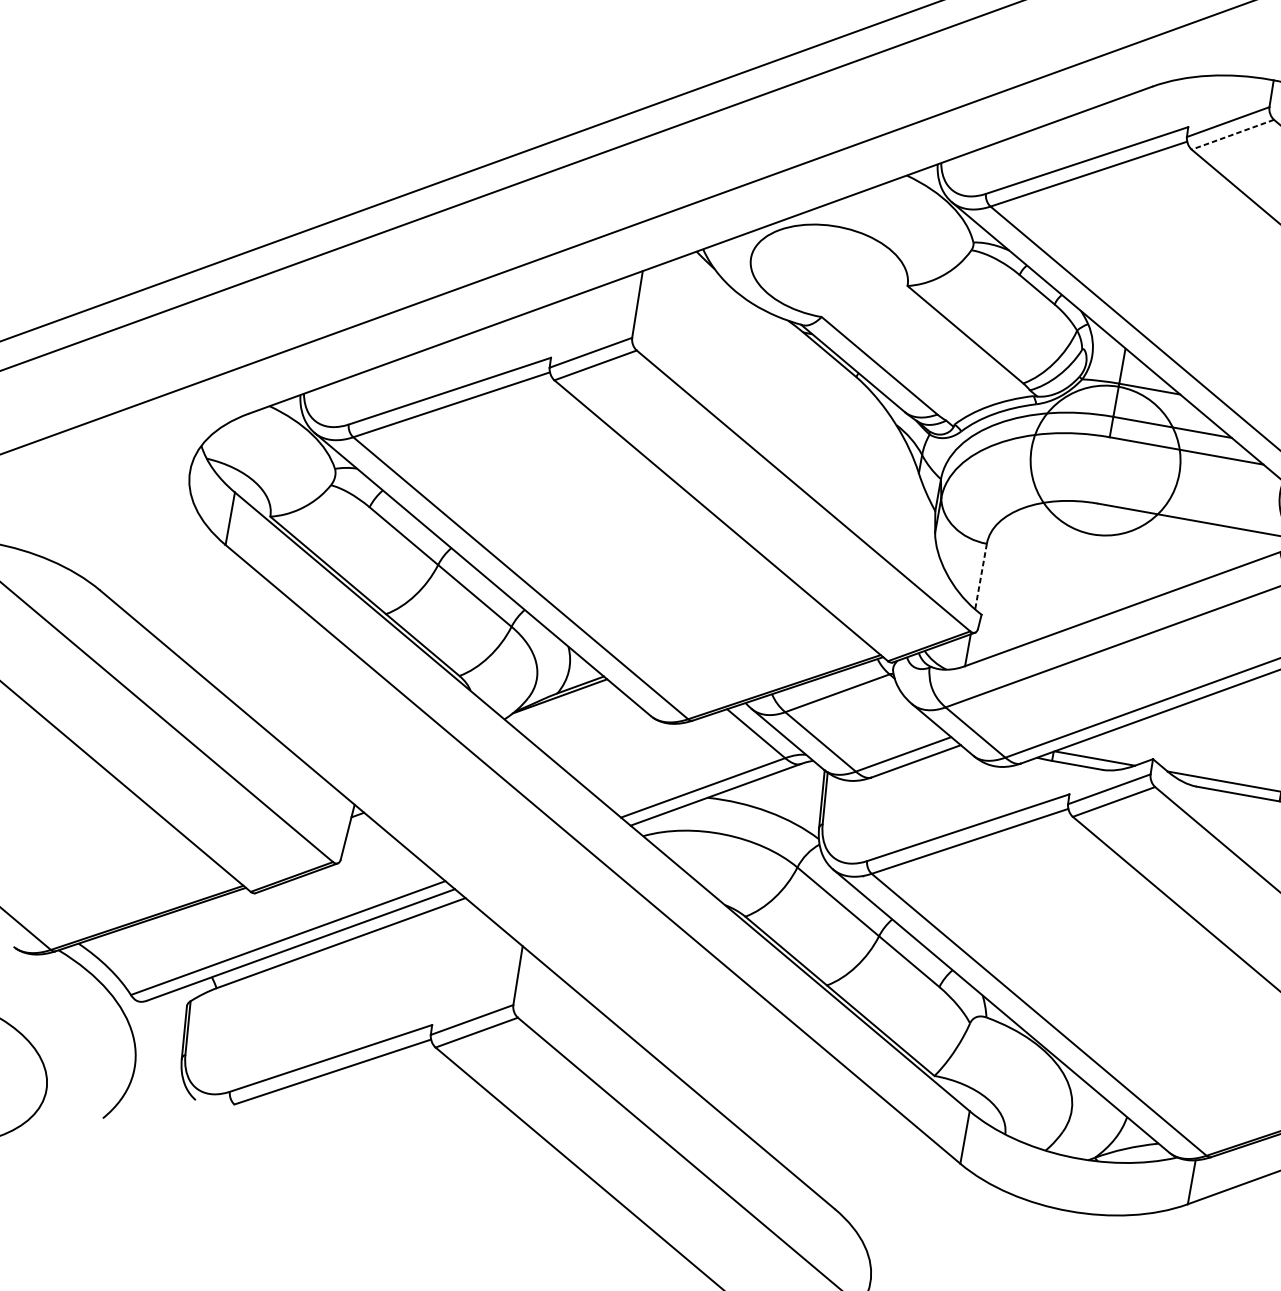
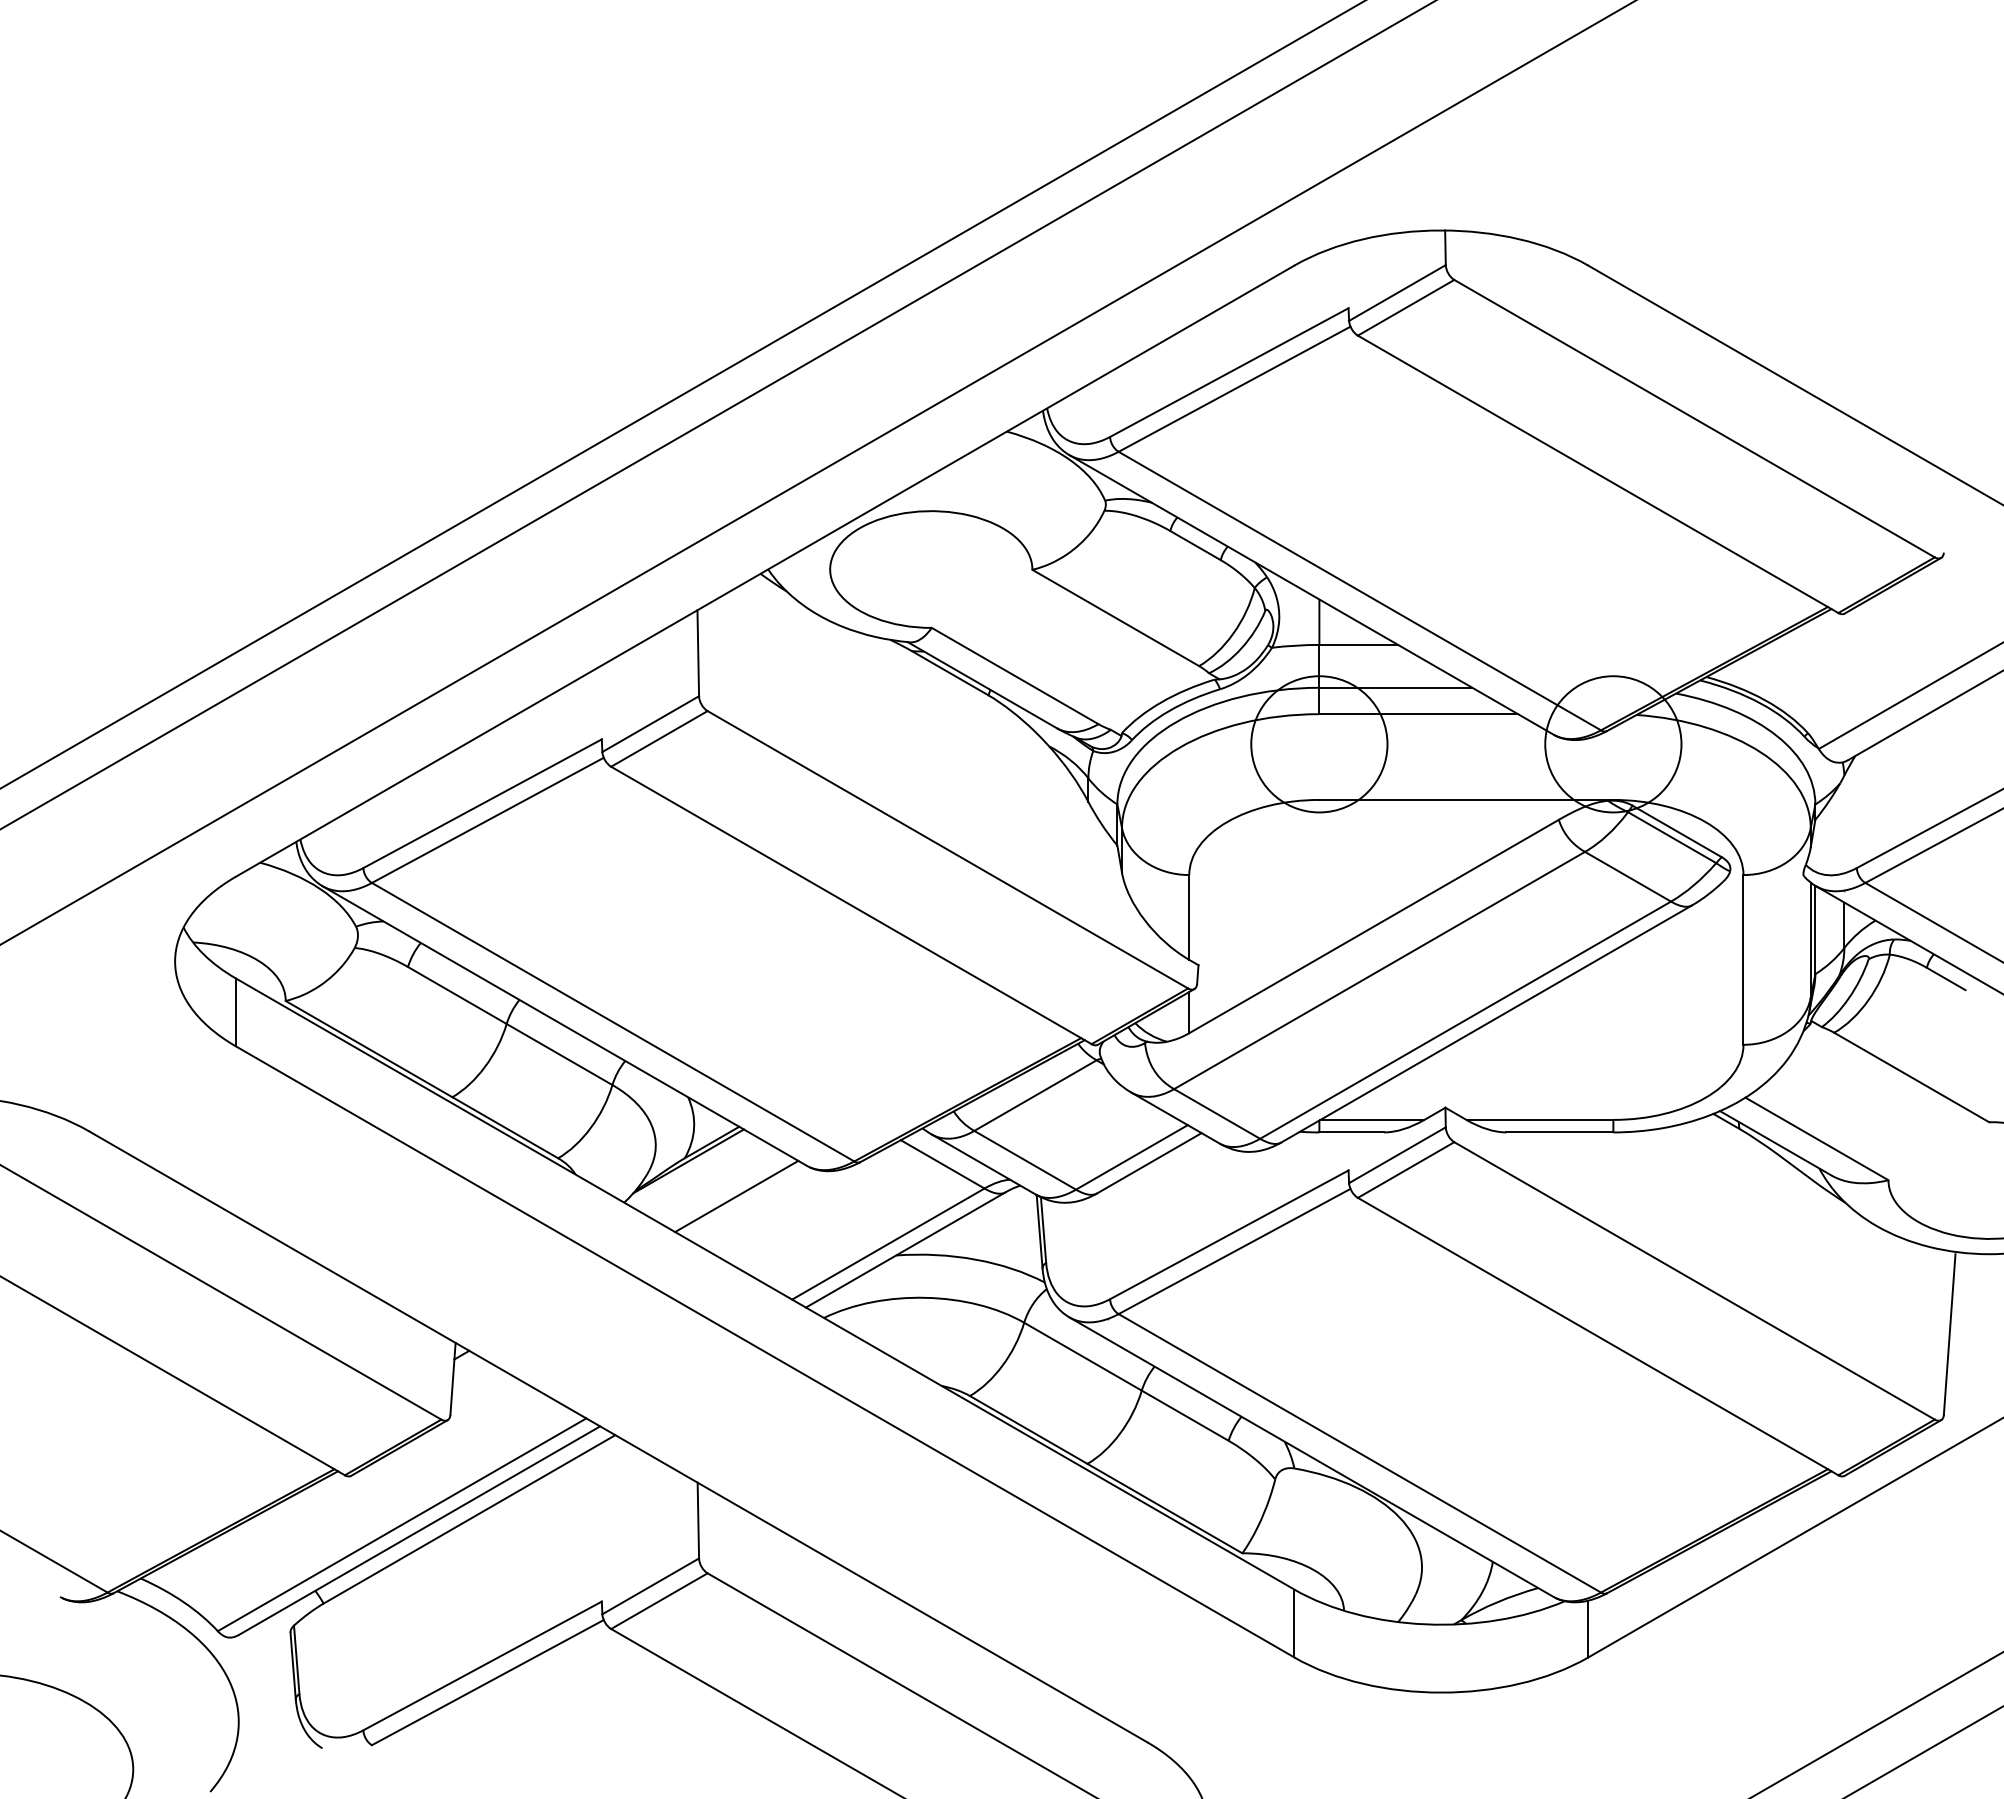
line: (1233, 134) -> (1406, 307), dashed -> solid
circle: (1105, 460) -> (1319, 744), size x0.71
line: (981, 576) -> (1189, 917), dashed -> solid
line: (592, 730) -> (736, 1196), added

